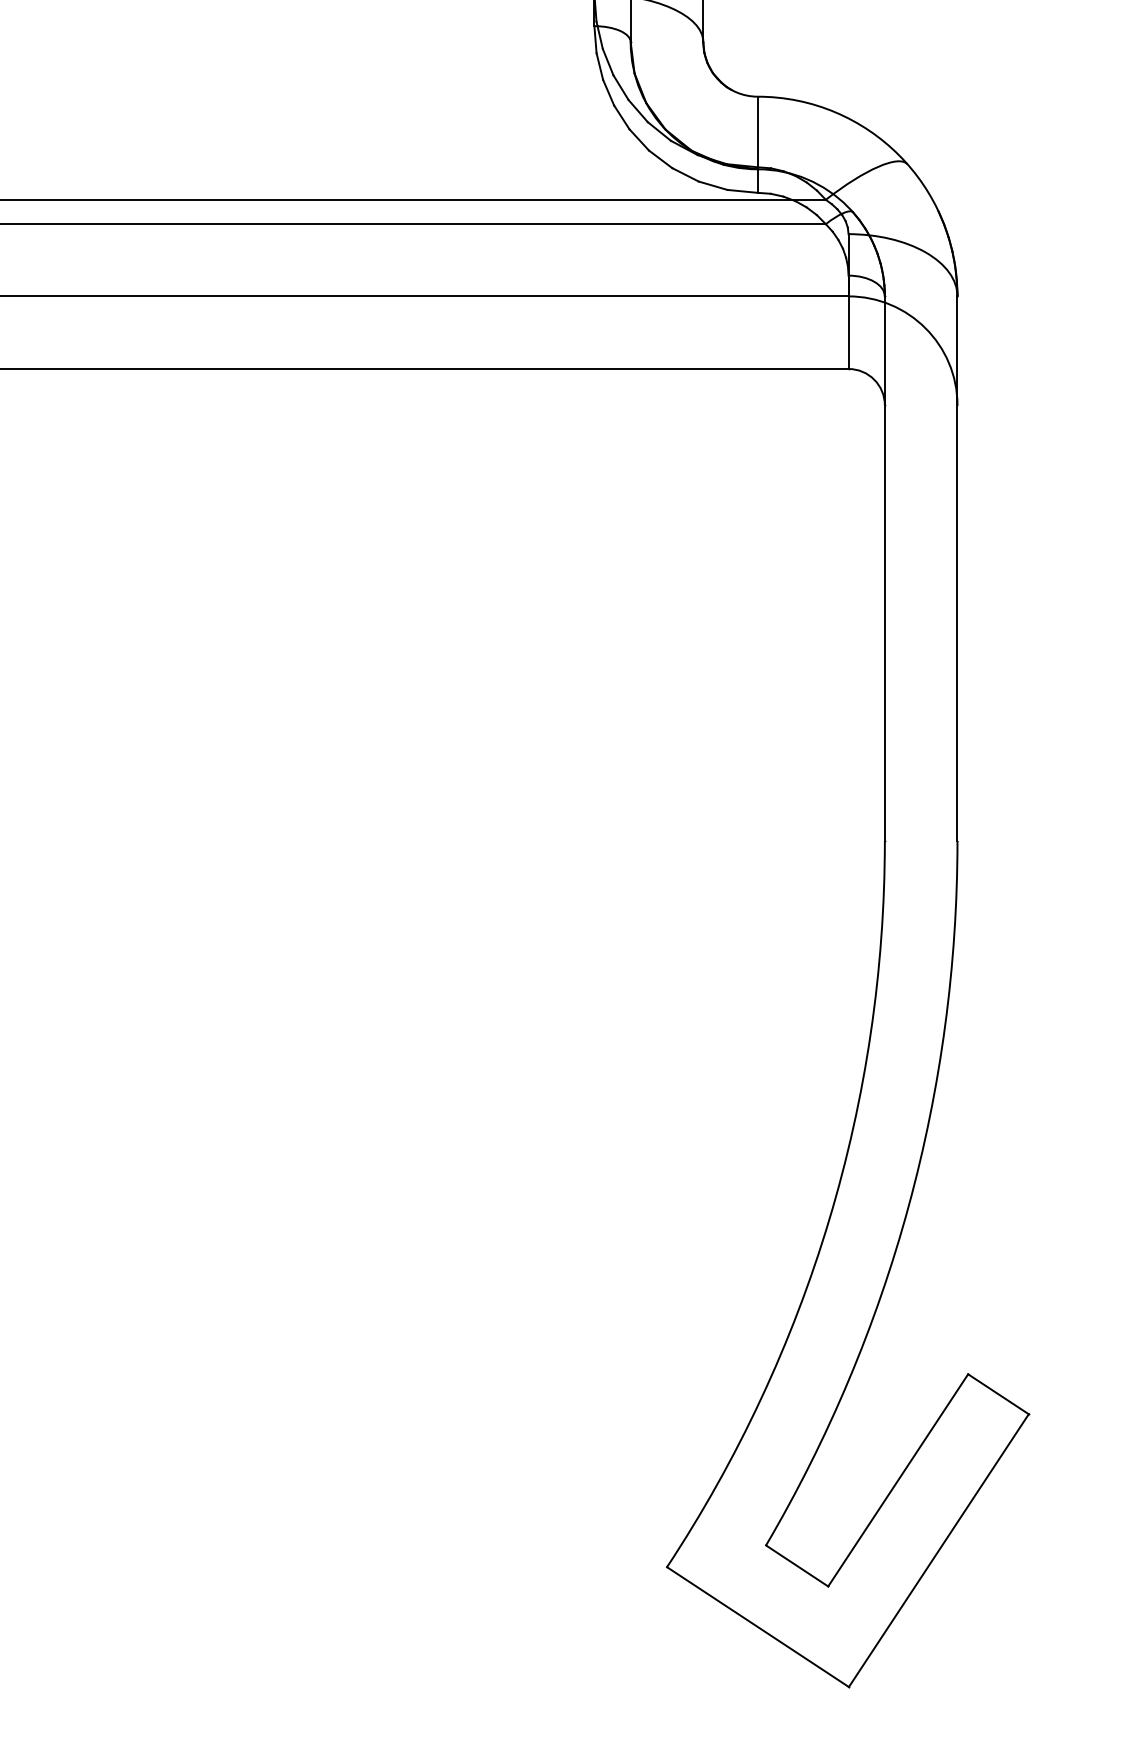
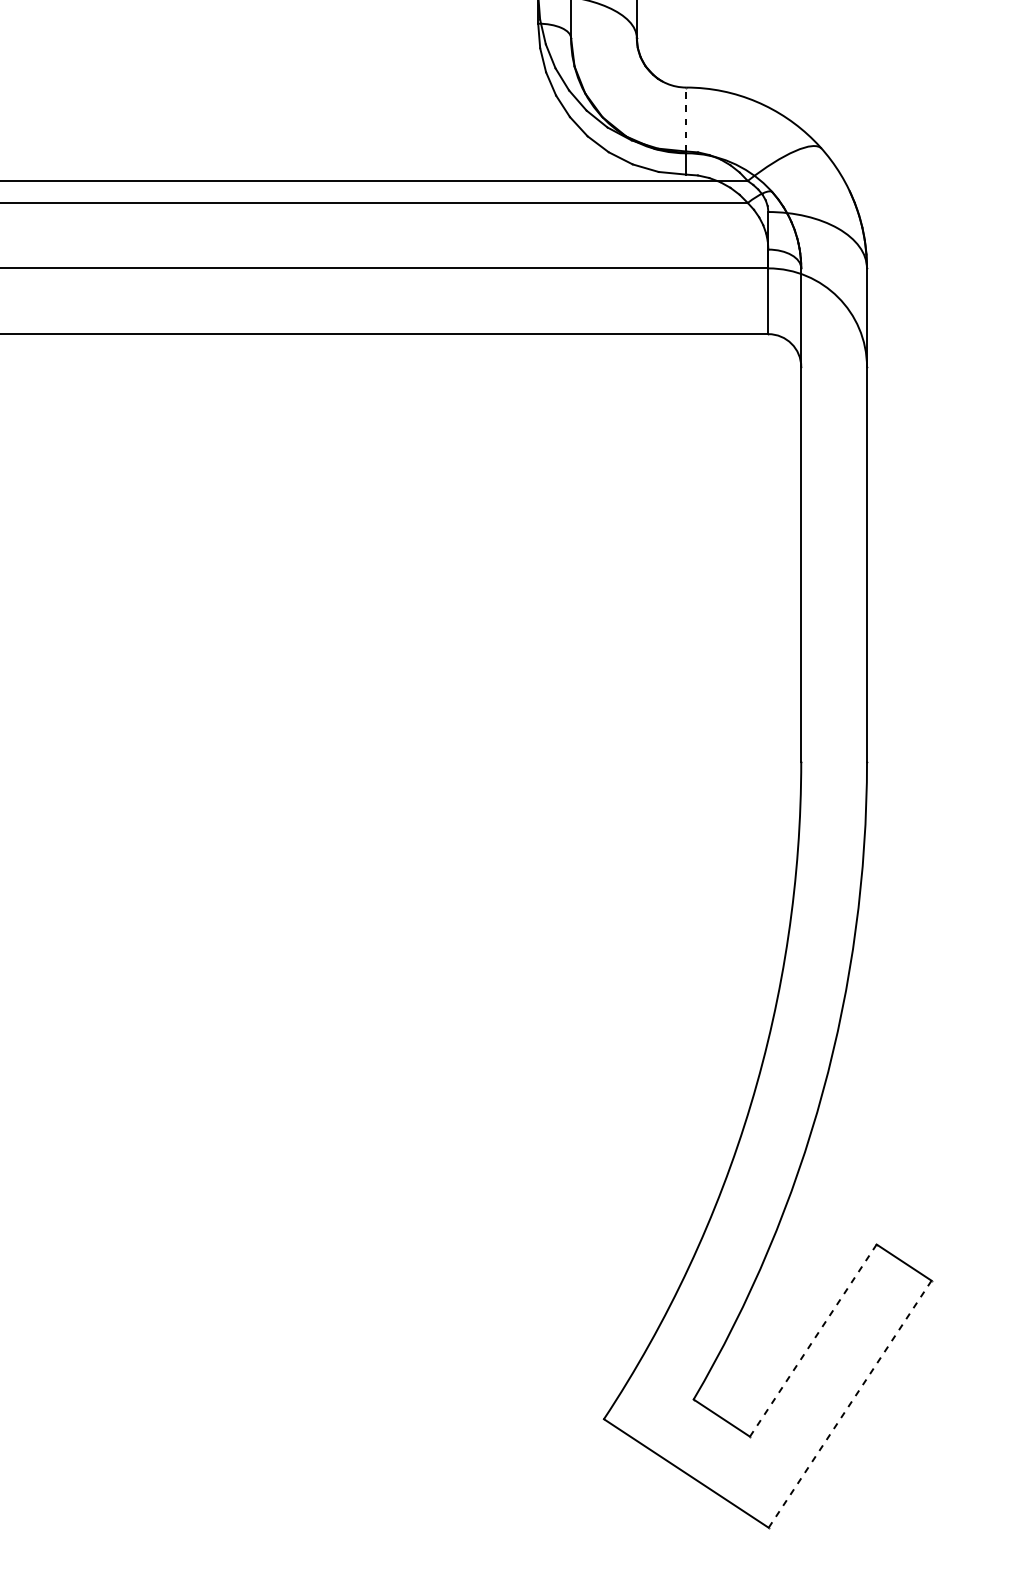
line: (757, 131) -> (685, 119), solid -> dashed
line: (898, 1479) -> (813, 1339), solid -> dashed
line: (939, 1550) -> (850, 1404), solid -> dashed

